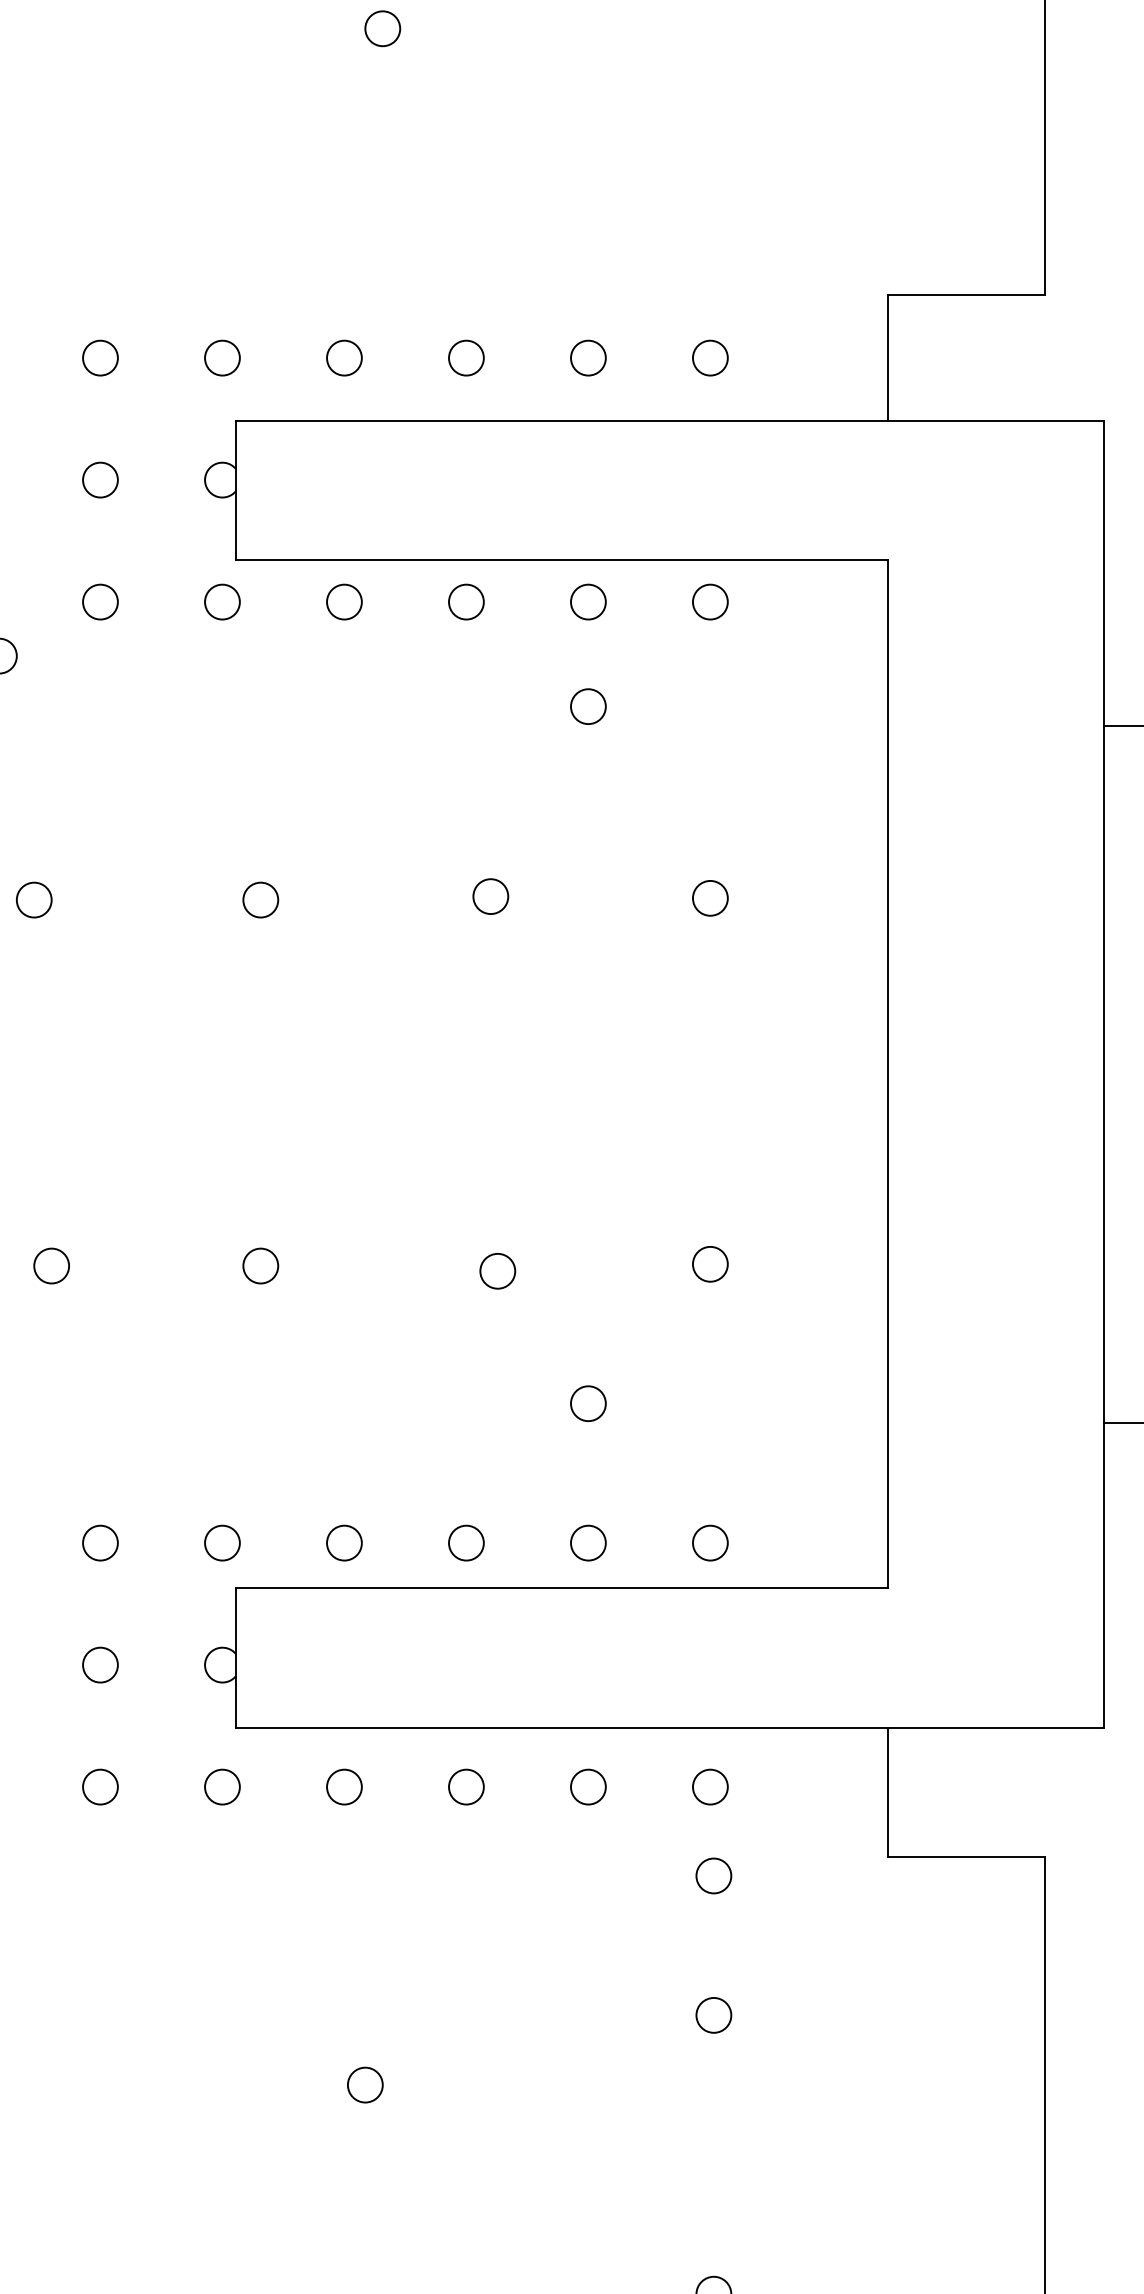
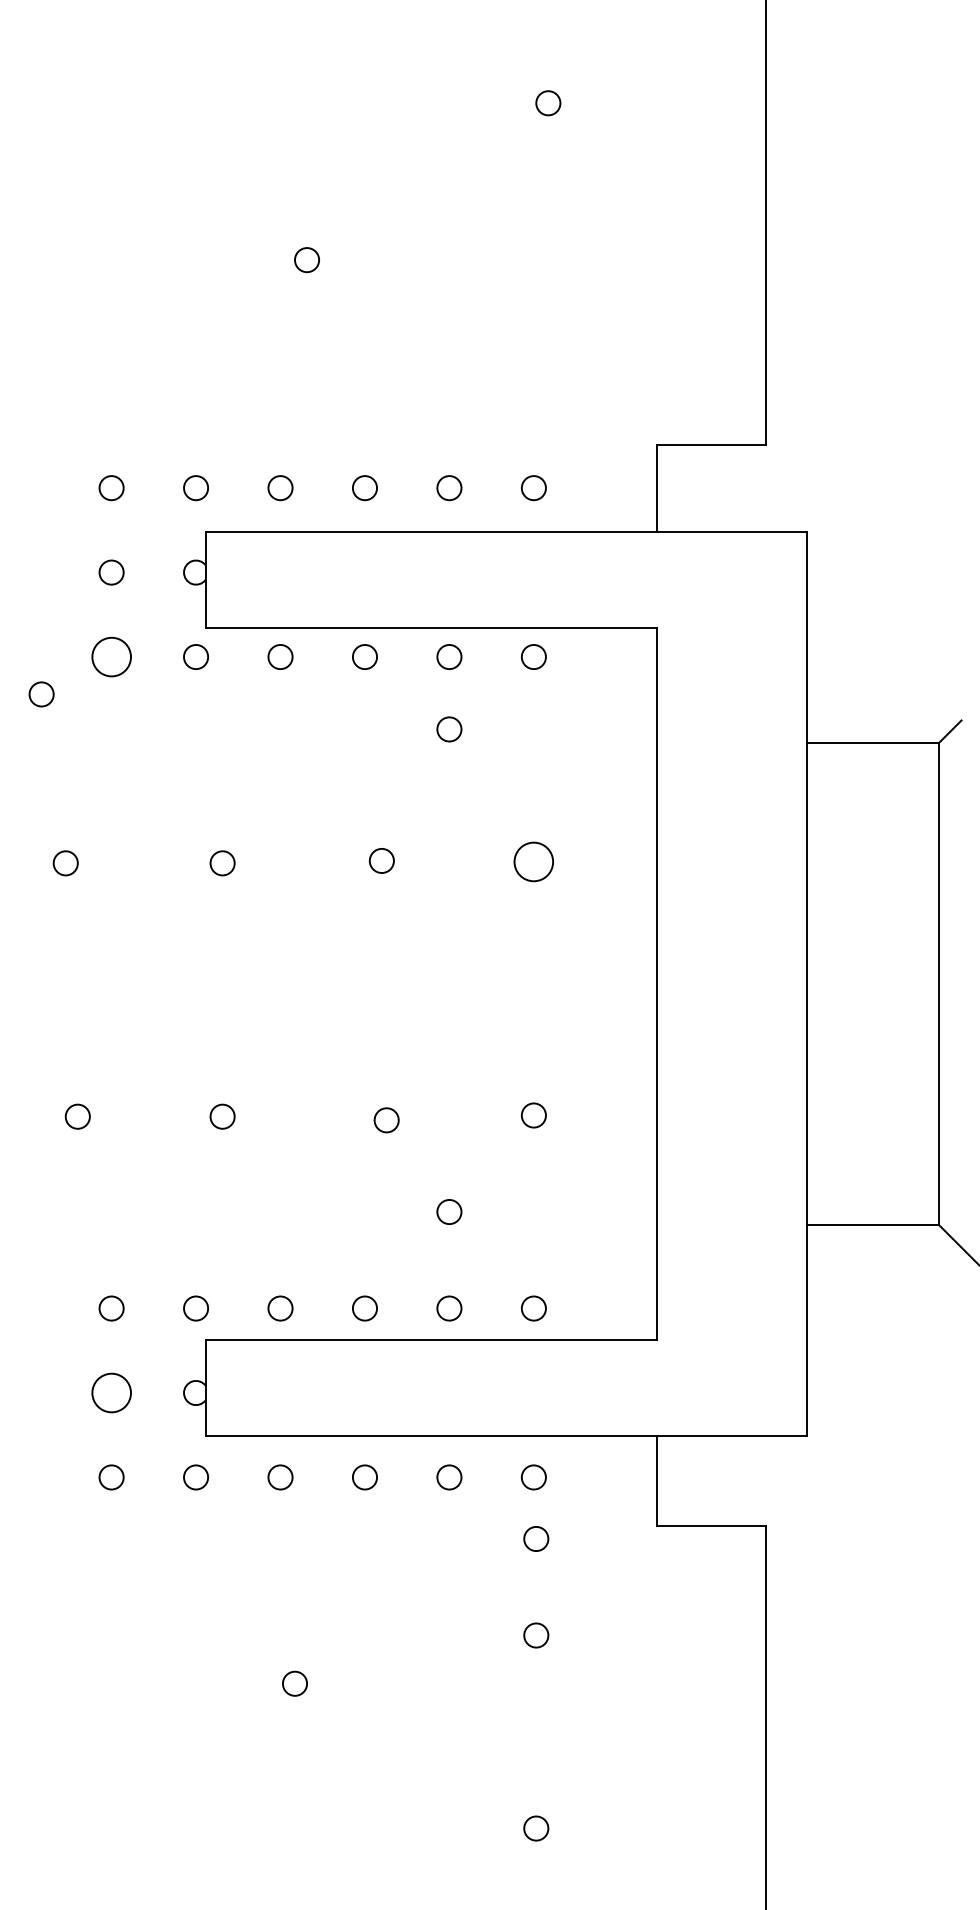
circle: (100, 601) -> (111, 656), size x1.6
circle: (709, 898) -> (533, 862), size x1.6
circle: (100, 1664) -> (111, 1392), size x1.6

